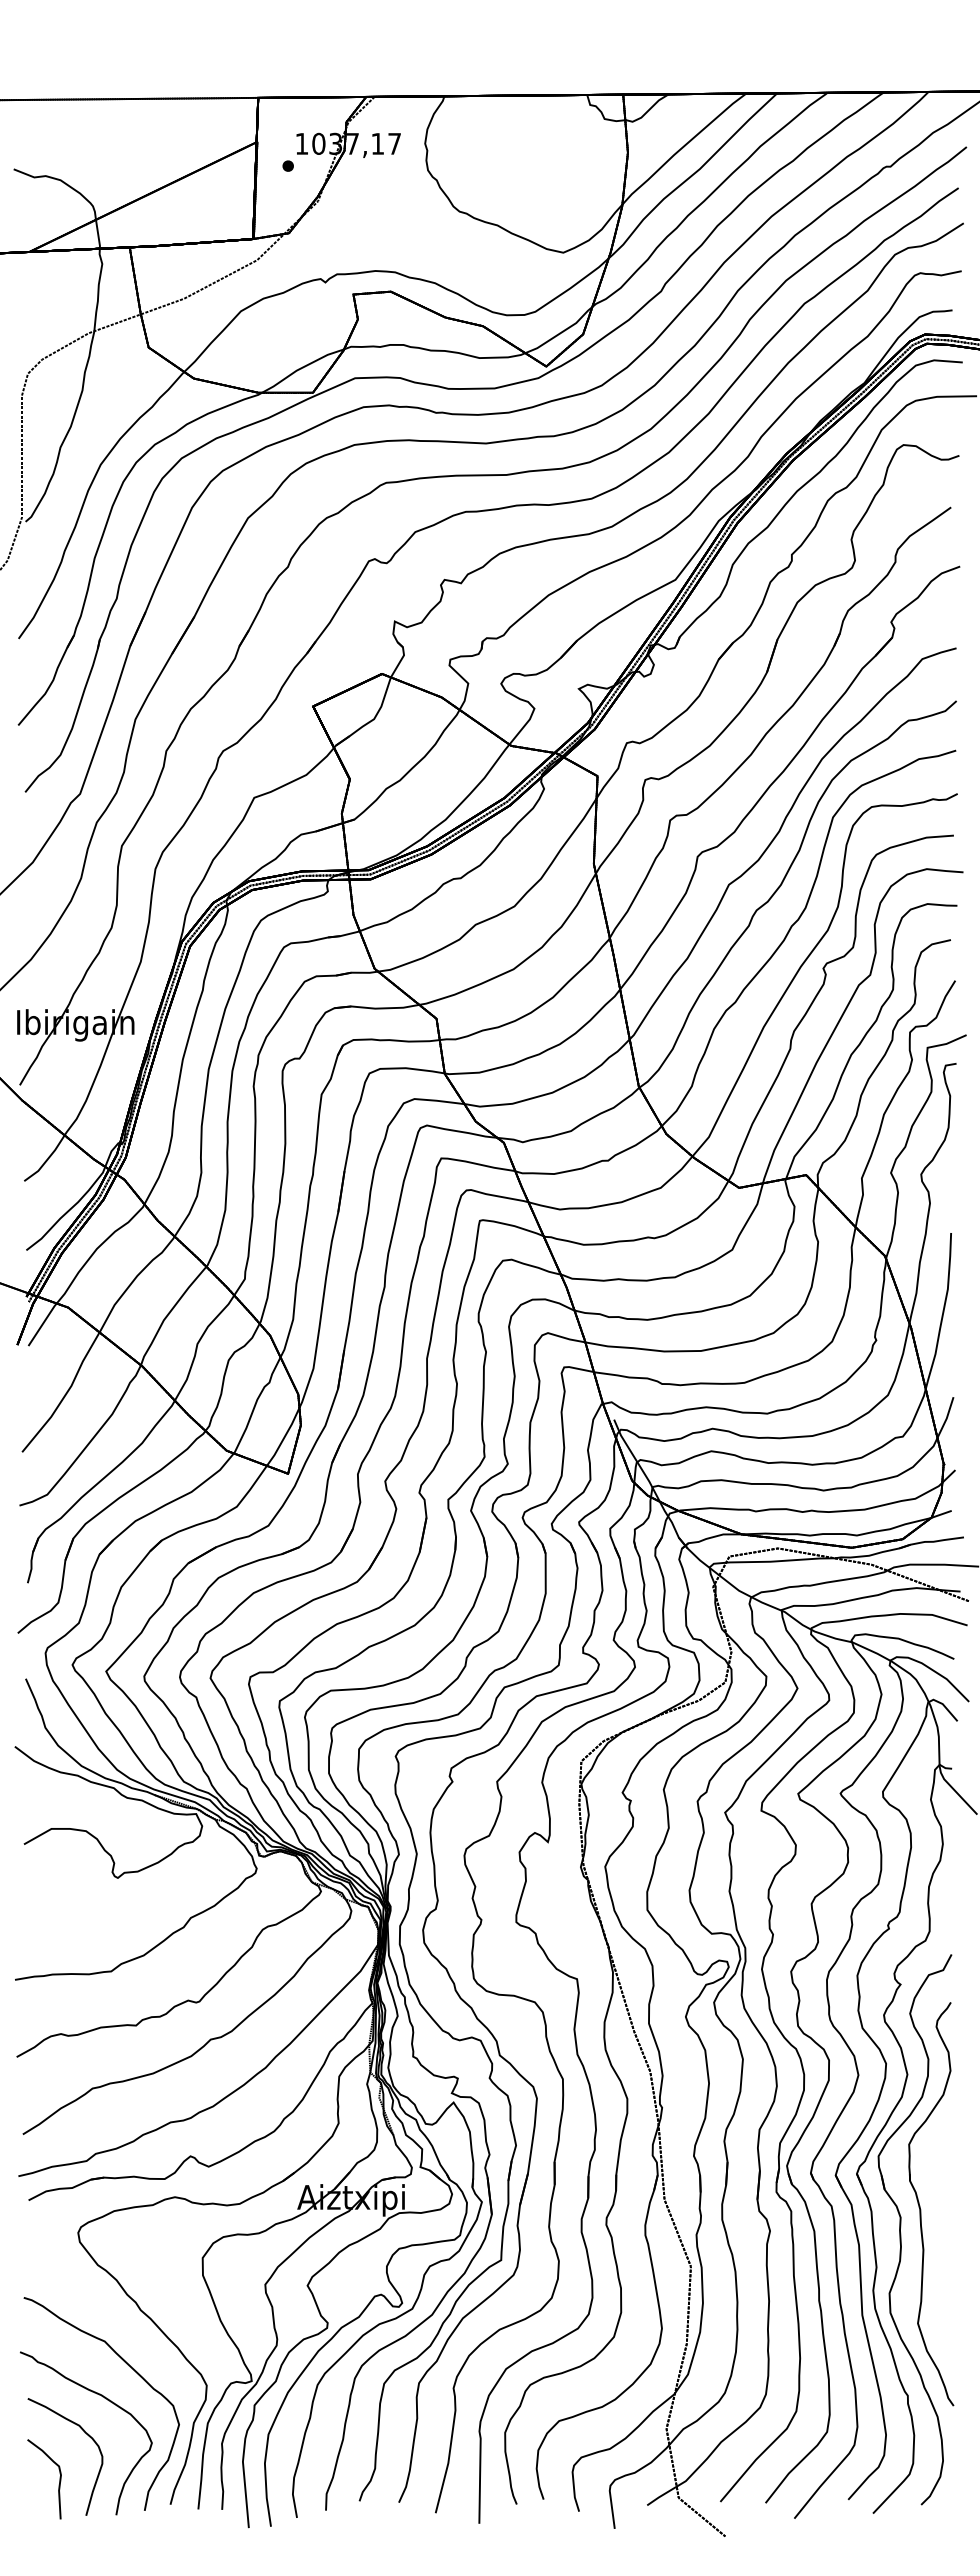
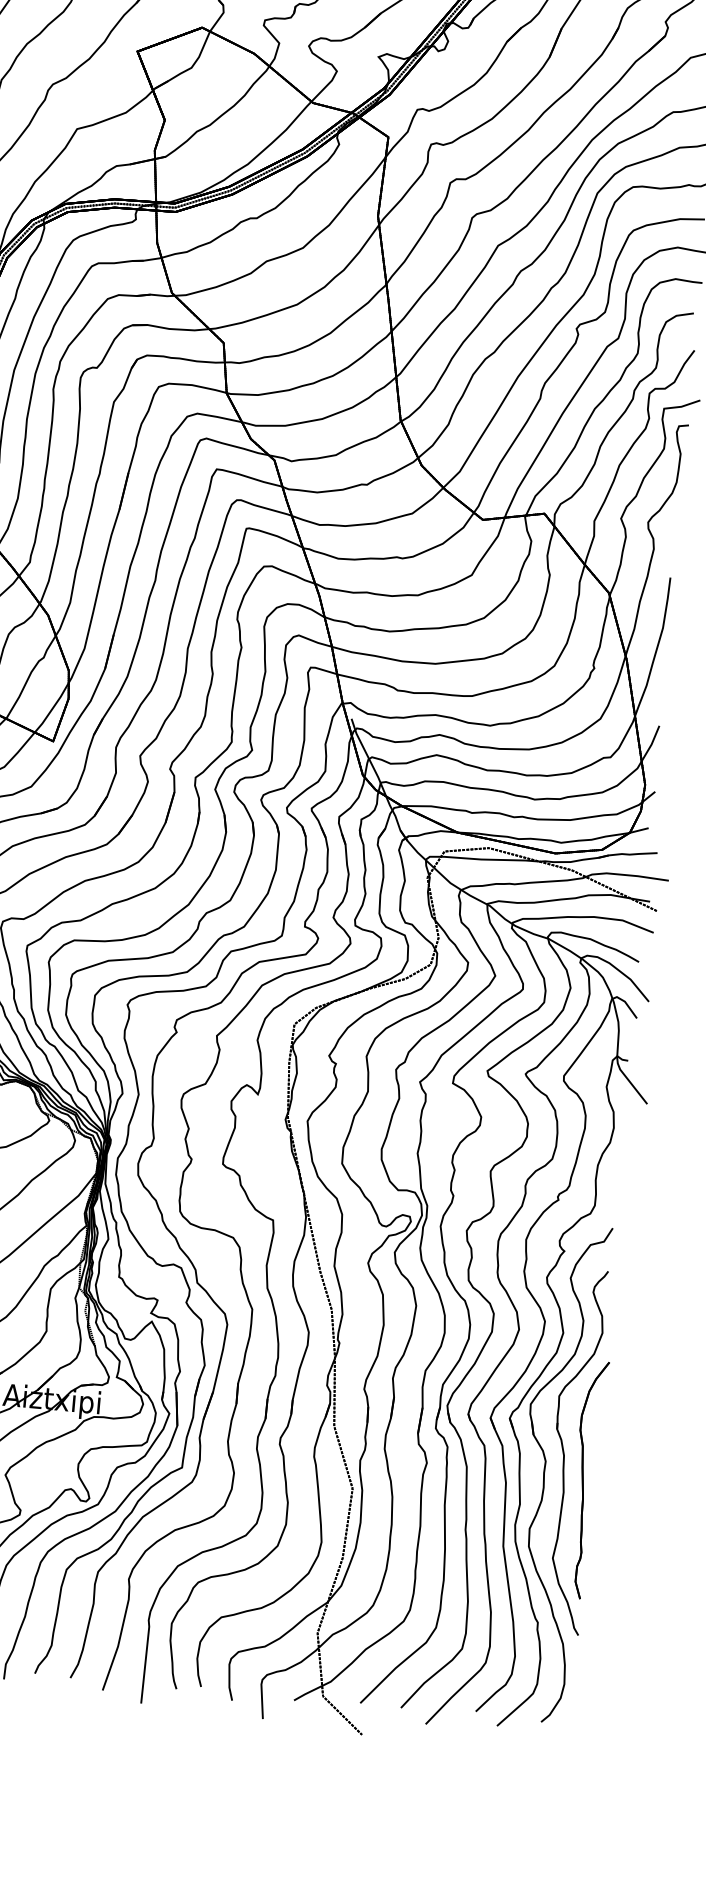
part: (947, 2233) -> (586, 1479), added

